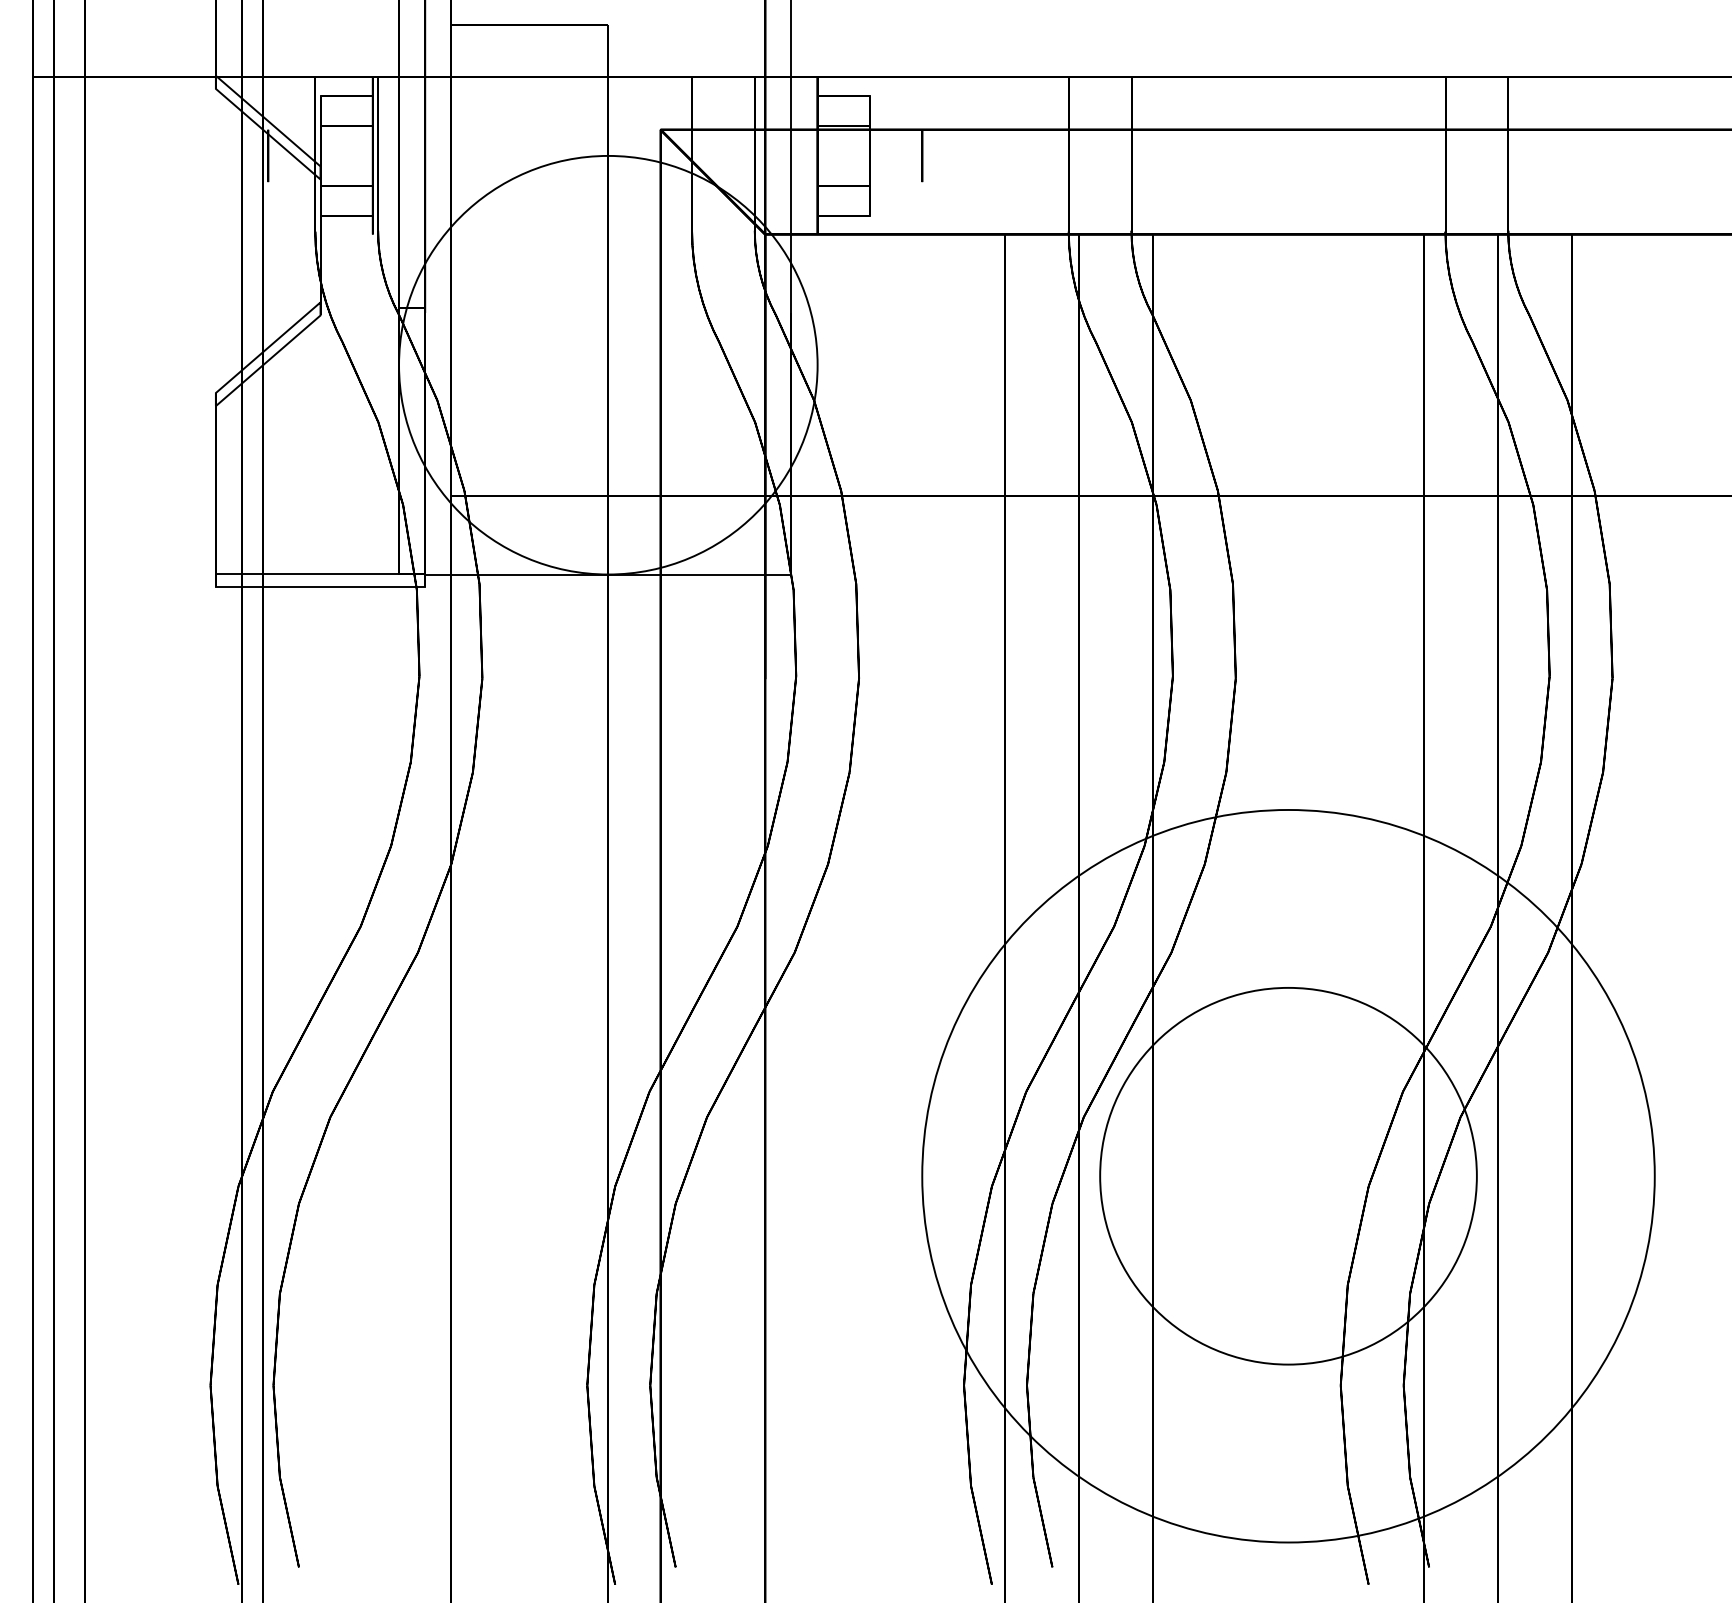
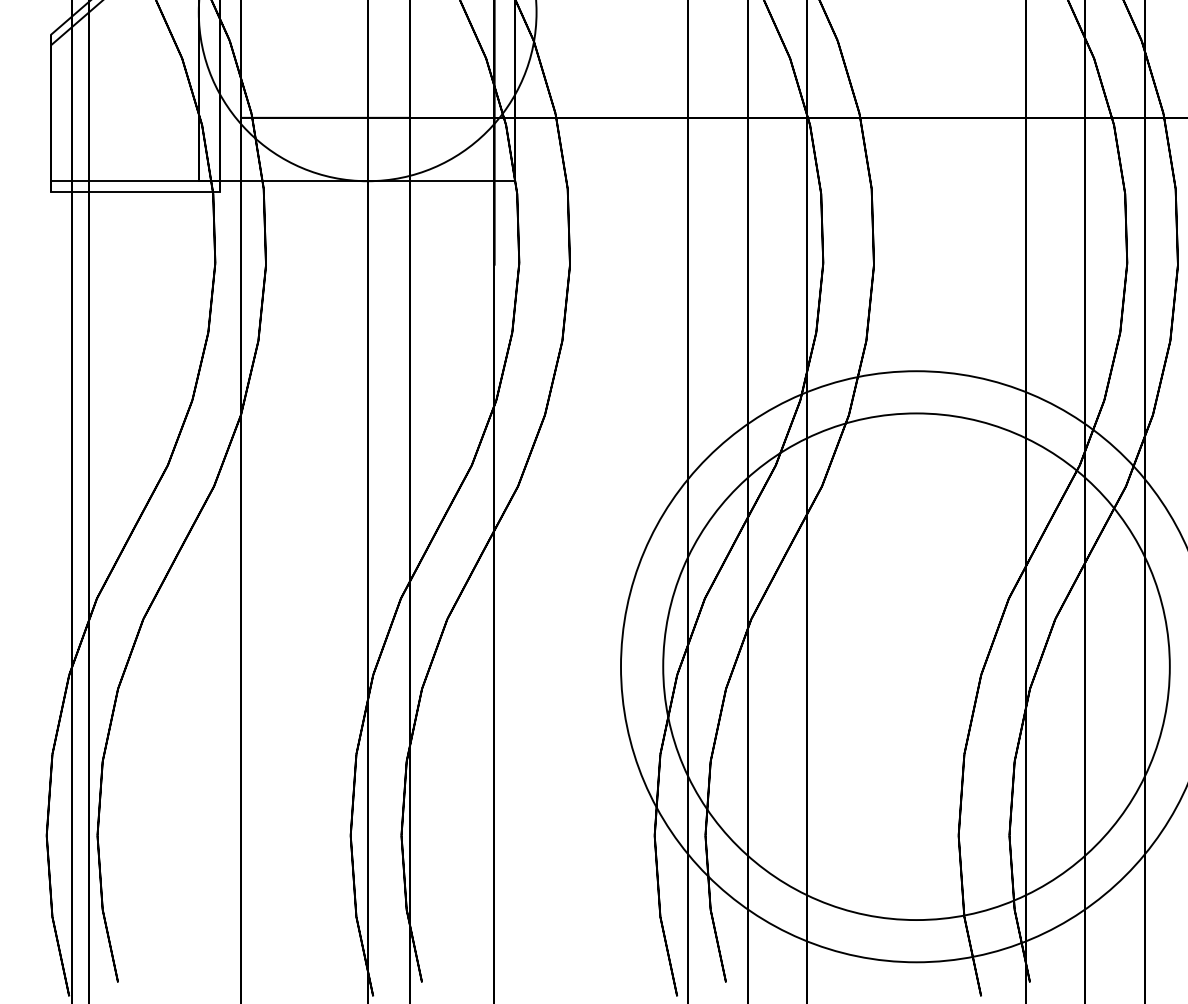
circle: (1288, 1176) -> (916, 666), size x1.67

